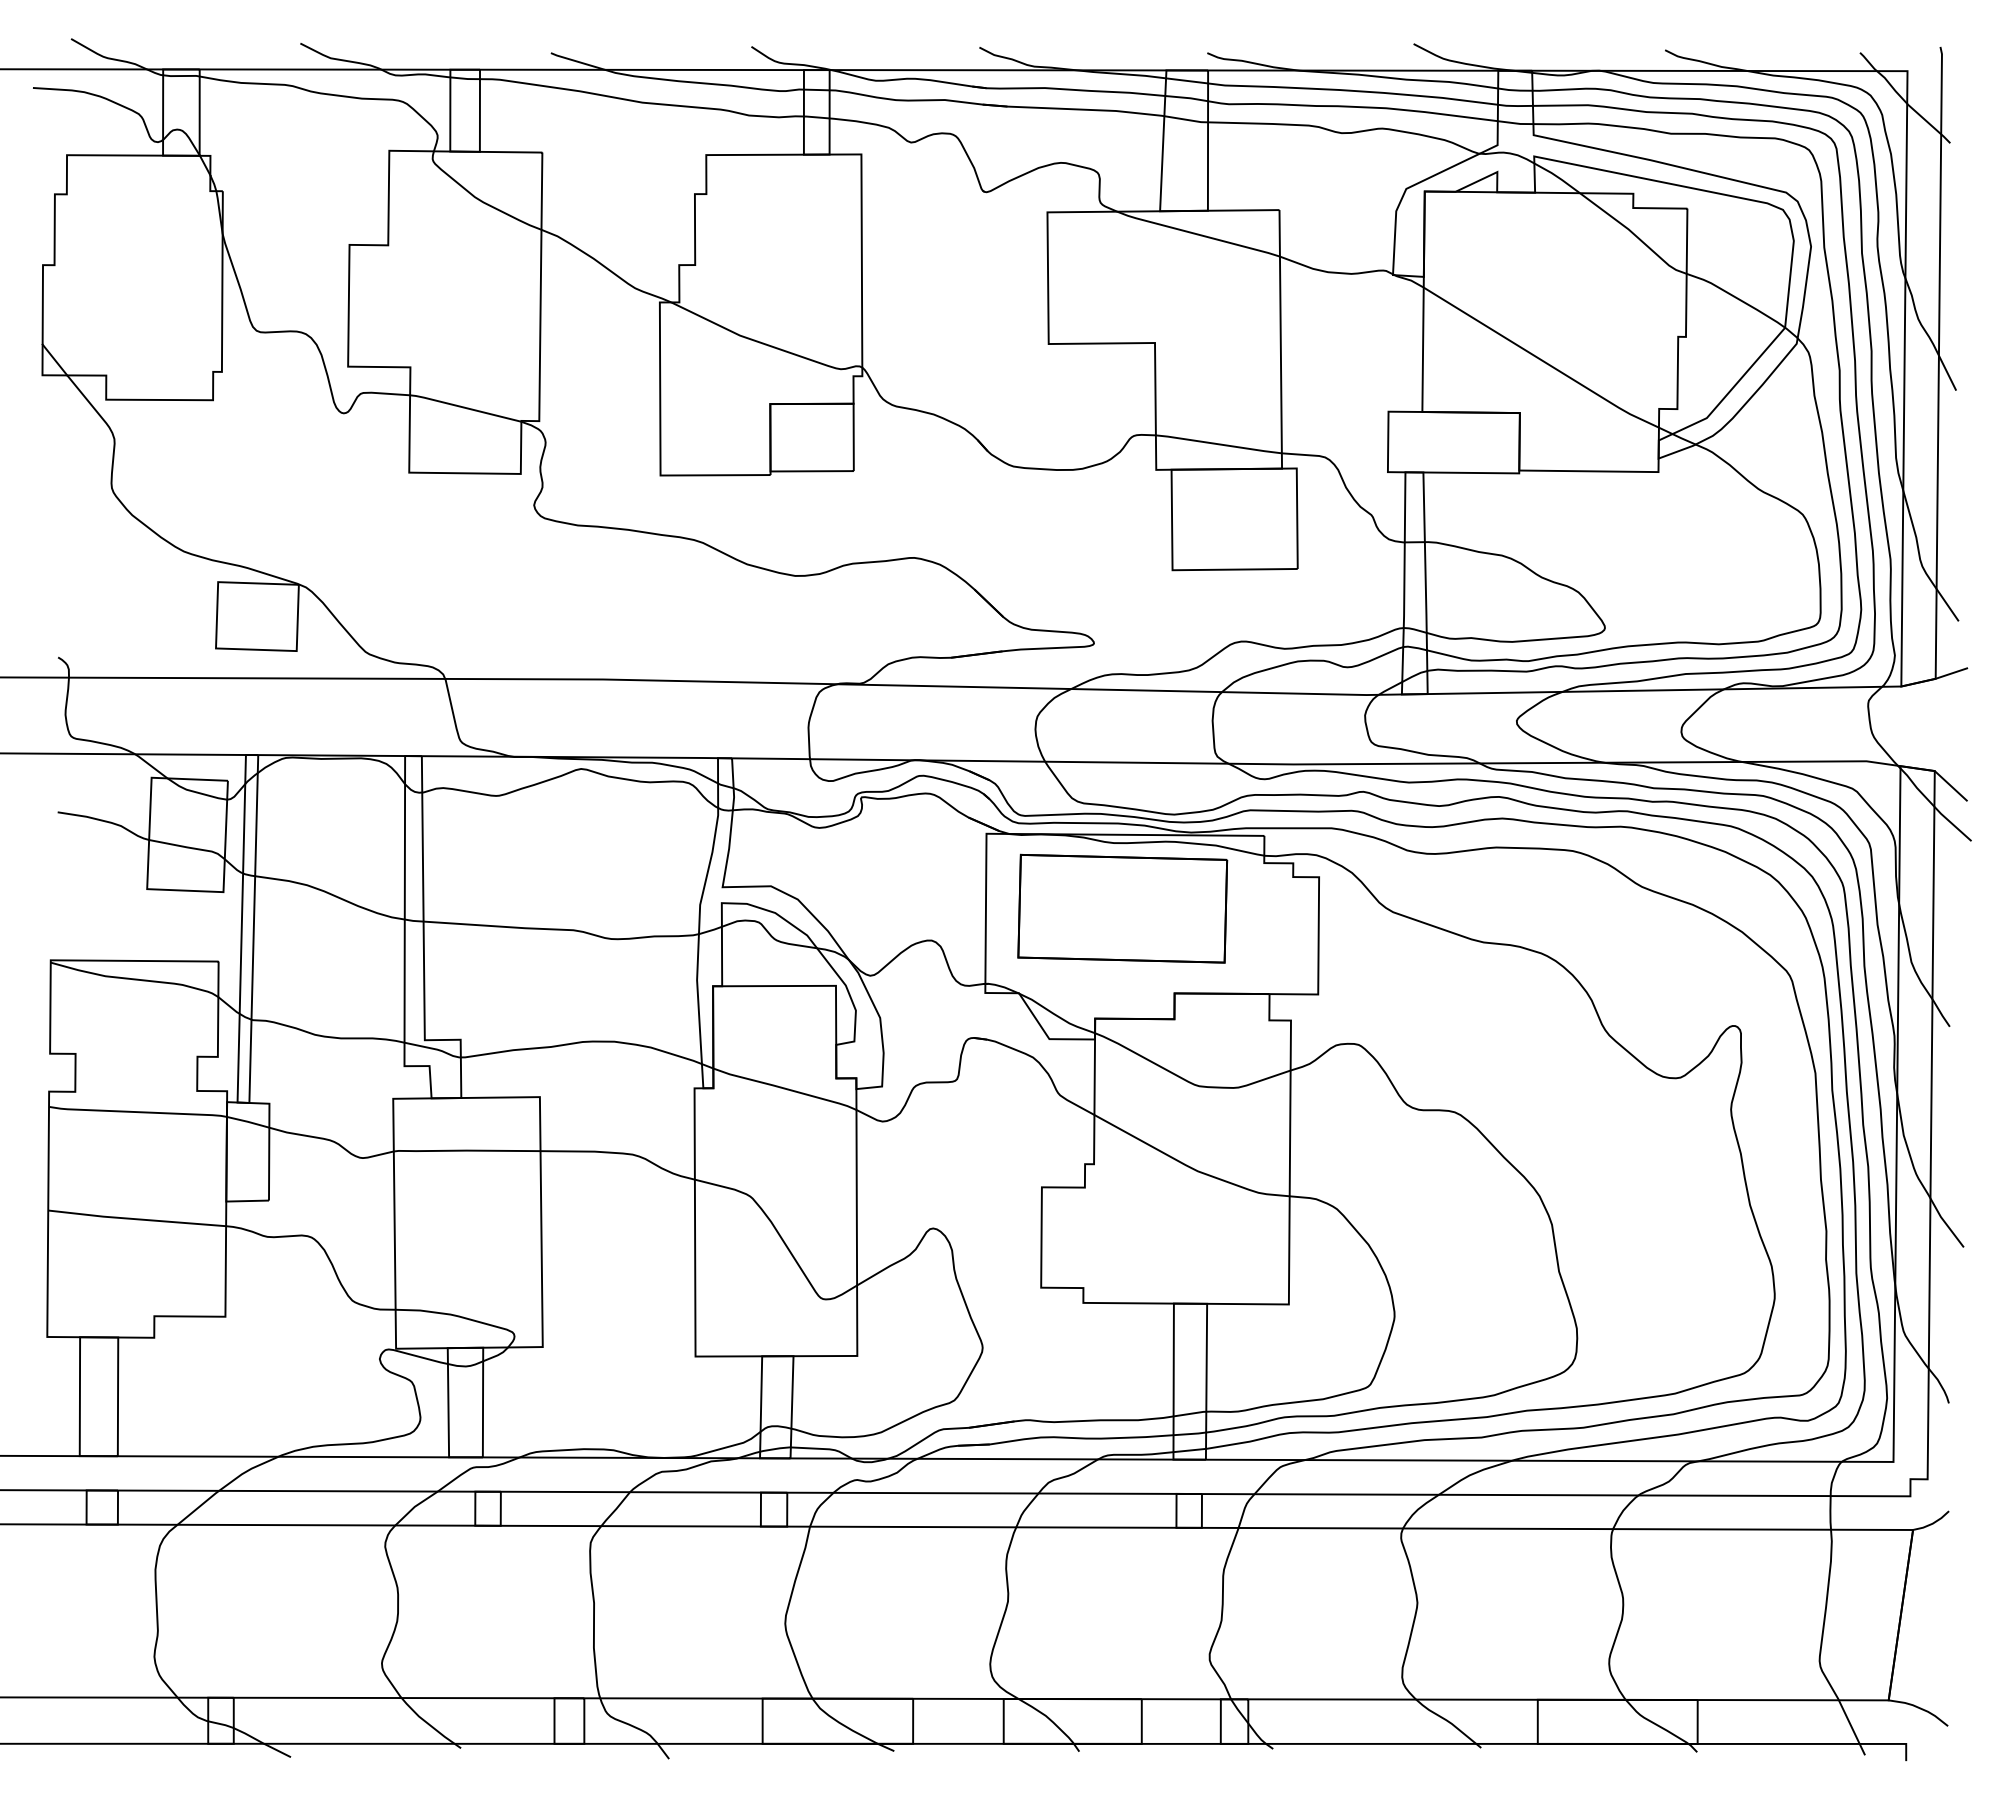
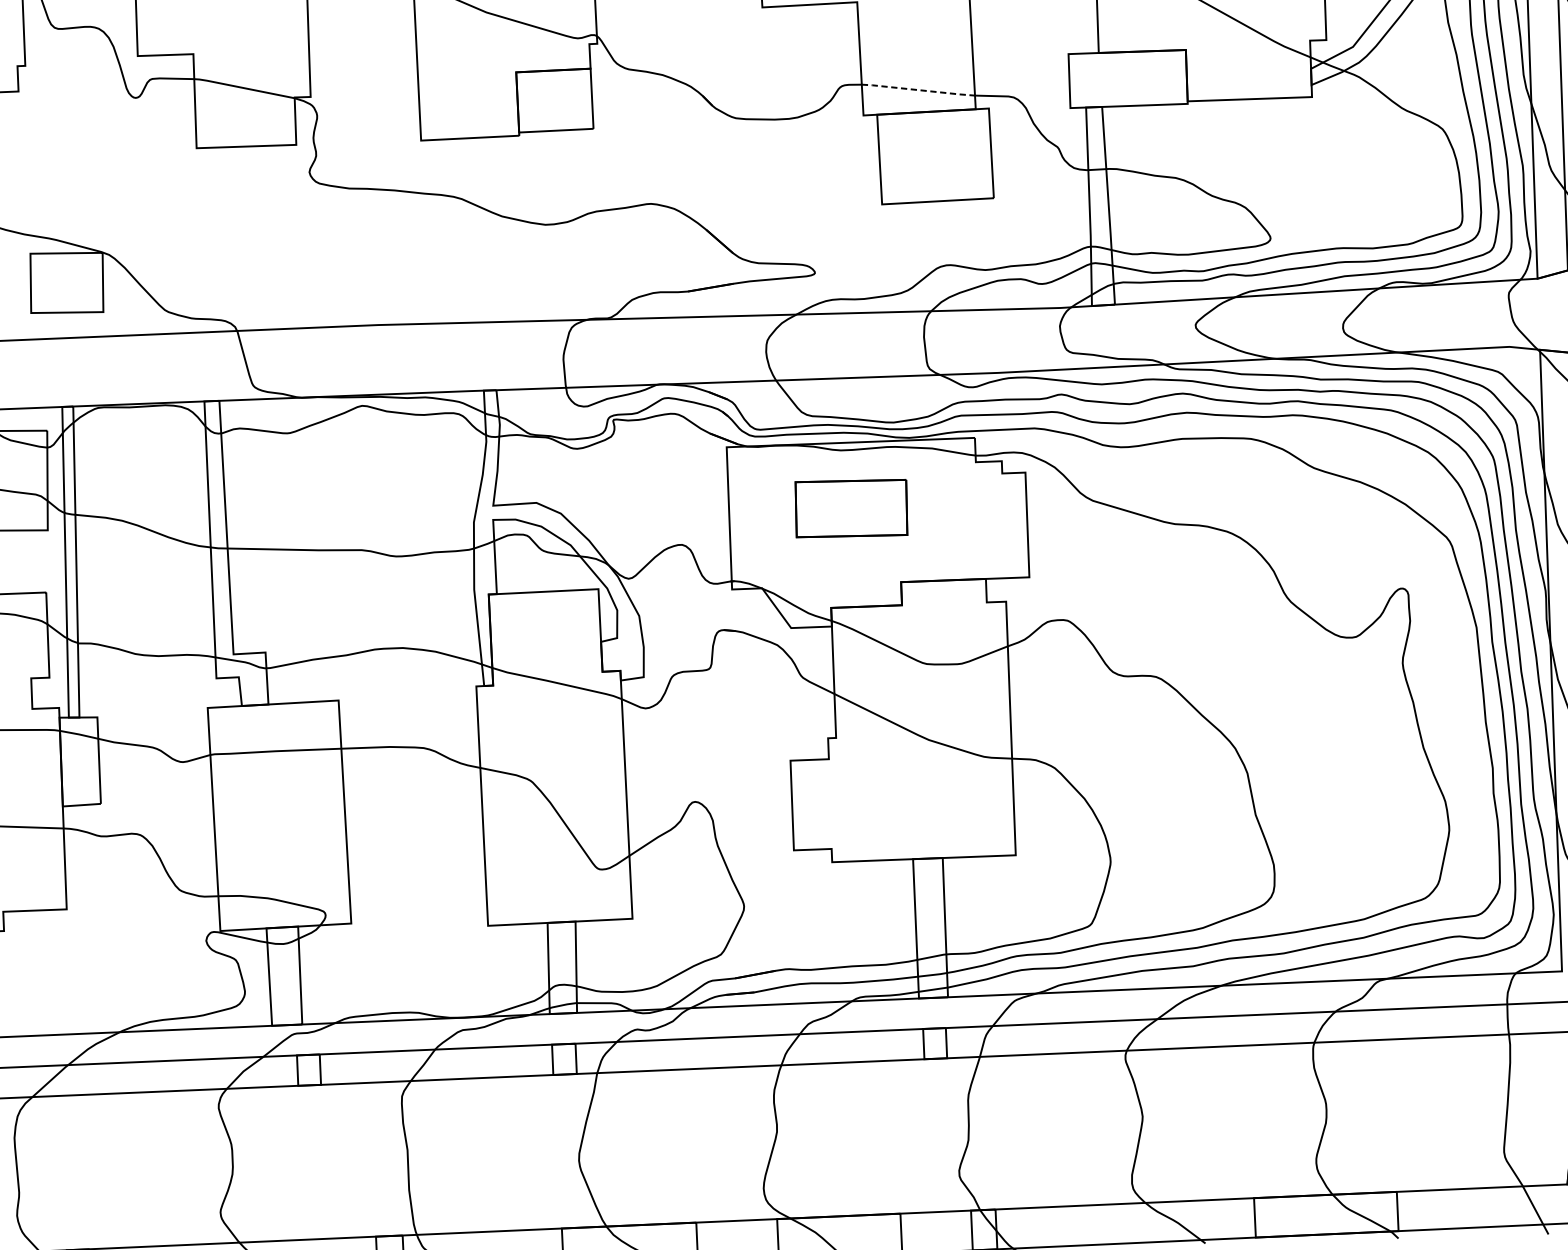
line: (1219, 444) -> (918, 90), solid -> dashed
part: (1122, 908) -> (851, 508), size x0.6

